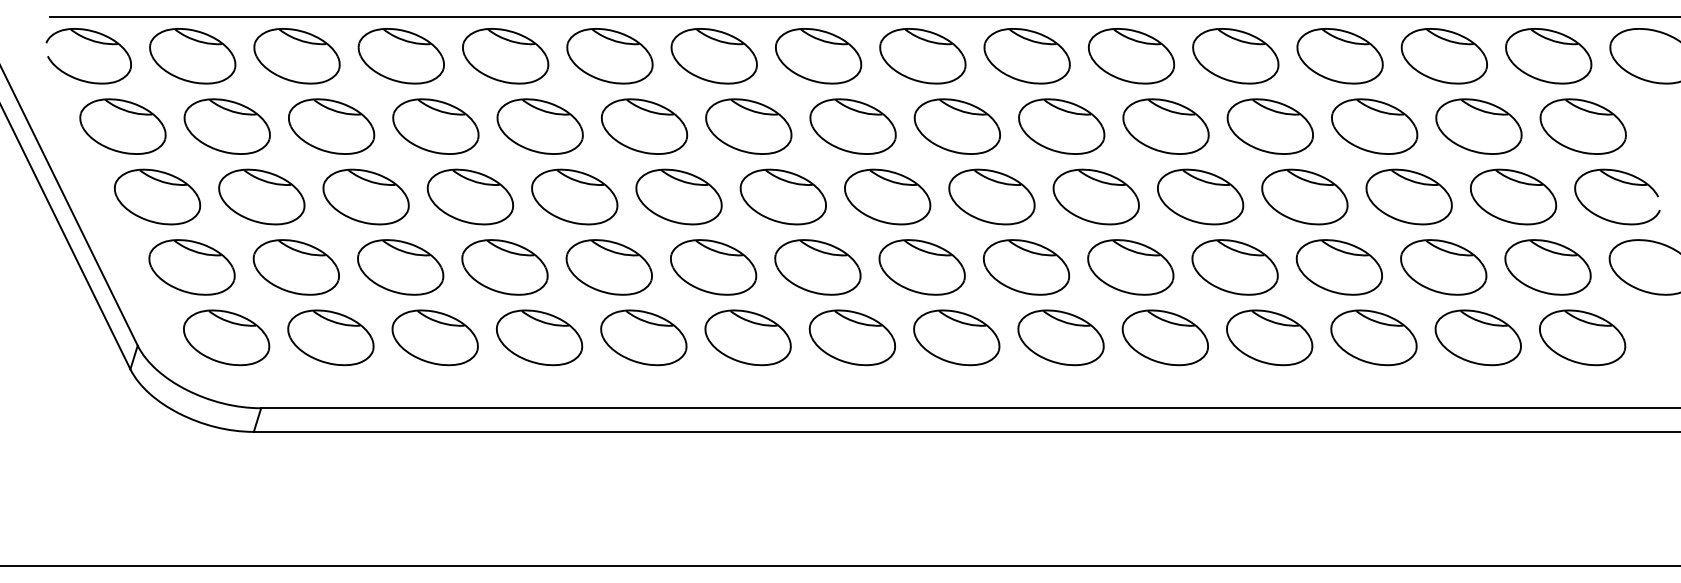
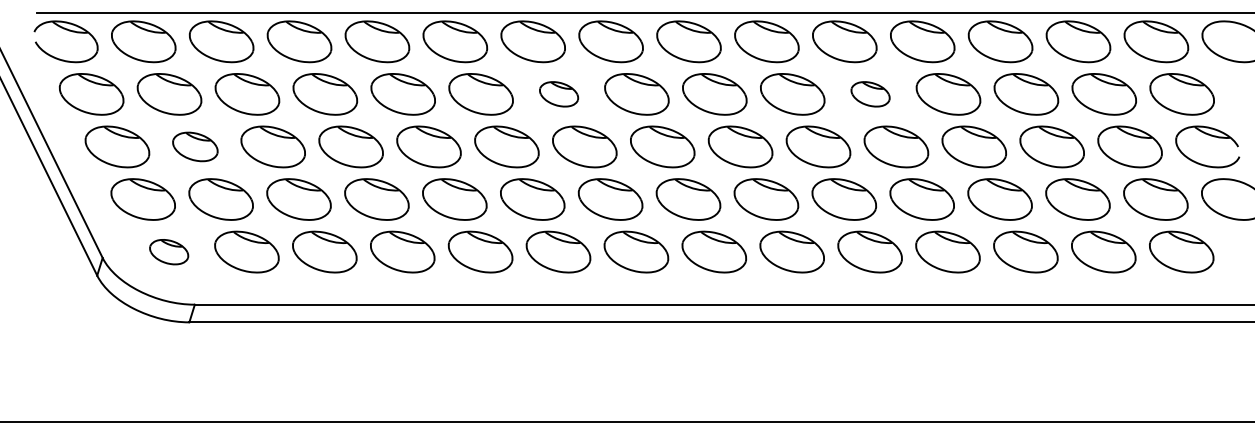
part: (748, 126) -> (558, 94), size x0.6
part: (1165, 126) -> (870, 94), size x0.6
part: (261, 196) -> (195, 146), size x0.7
part: (226, 337) -> (168, 251), size x0.6

